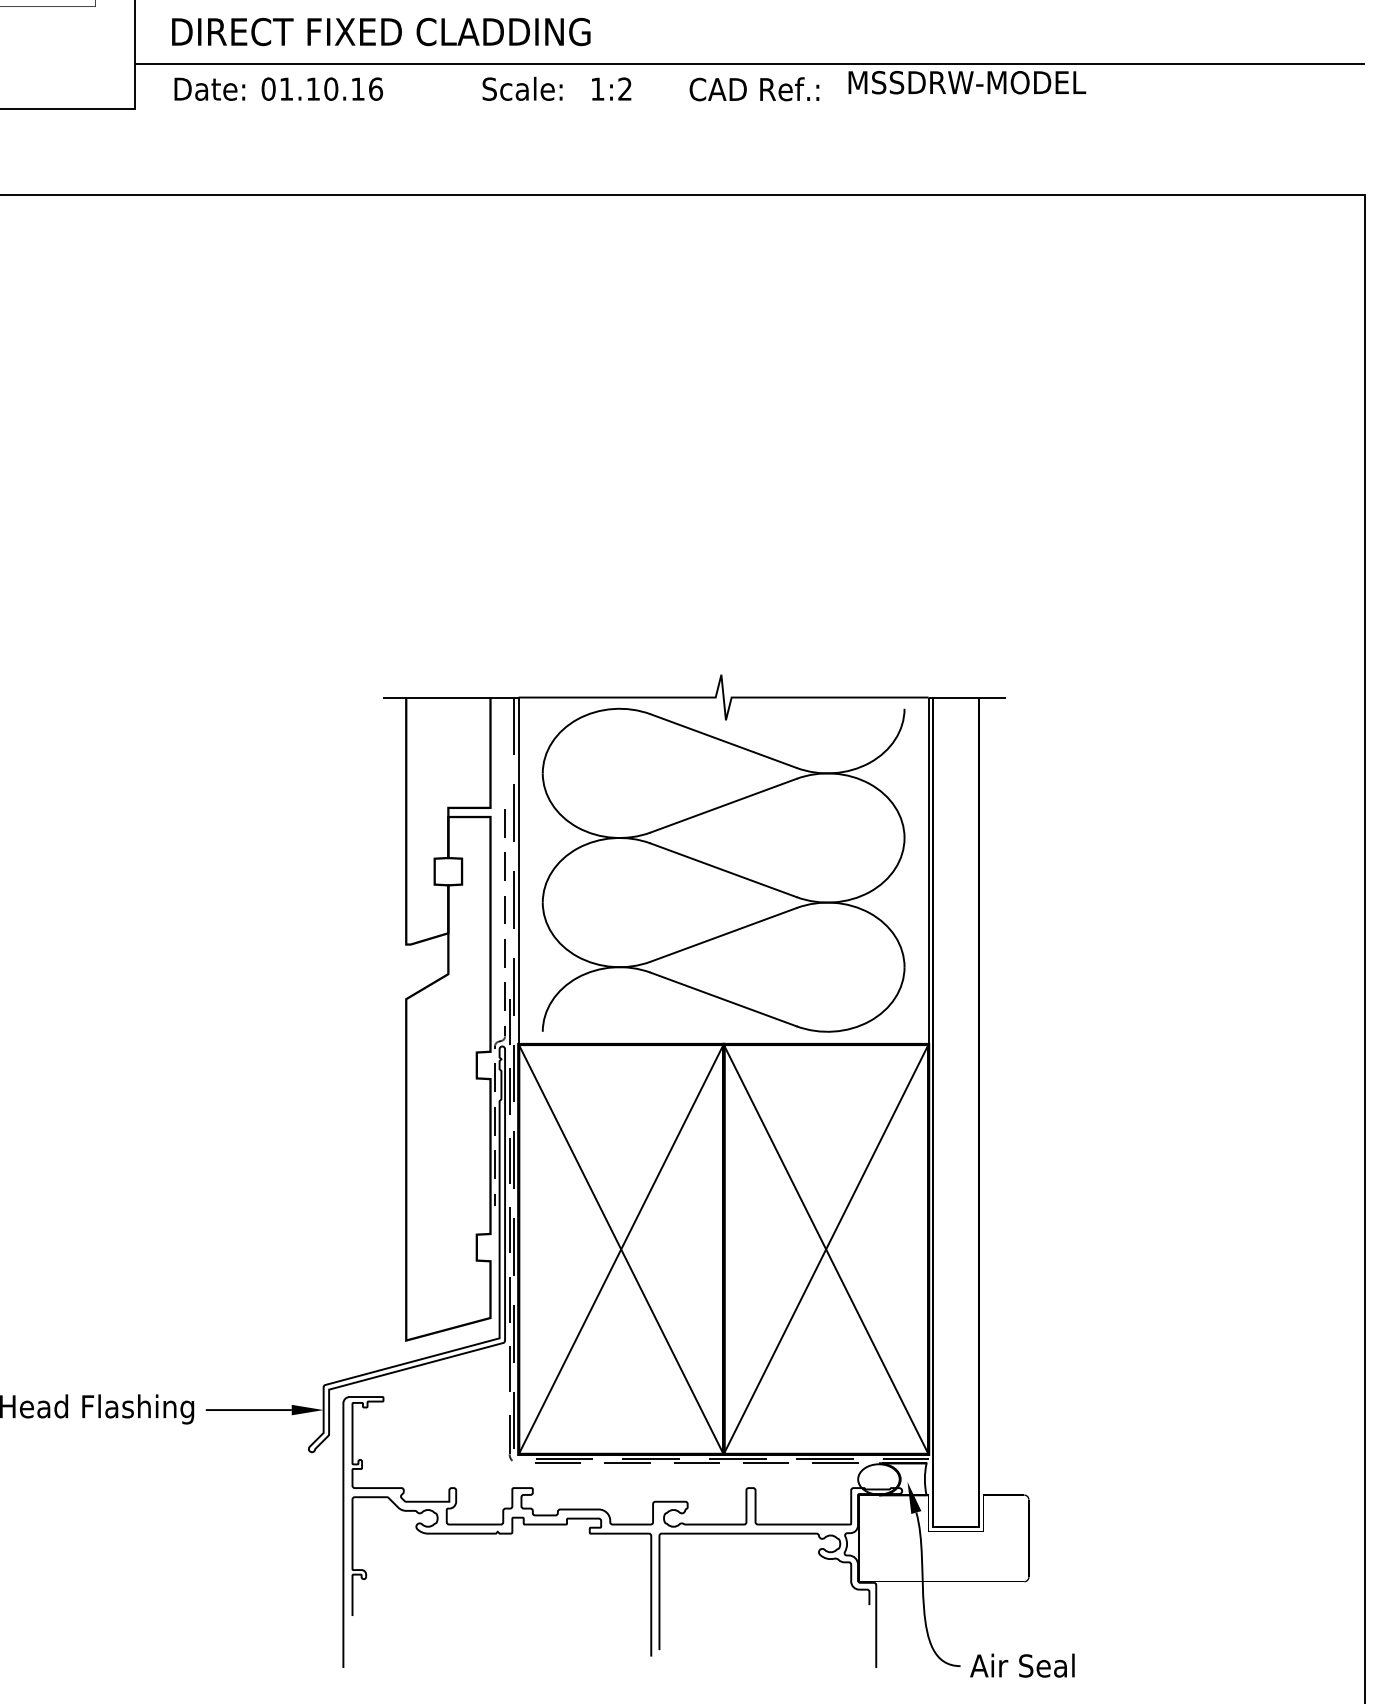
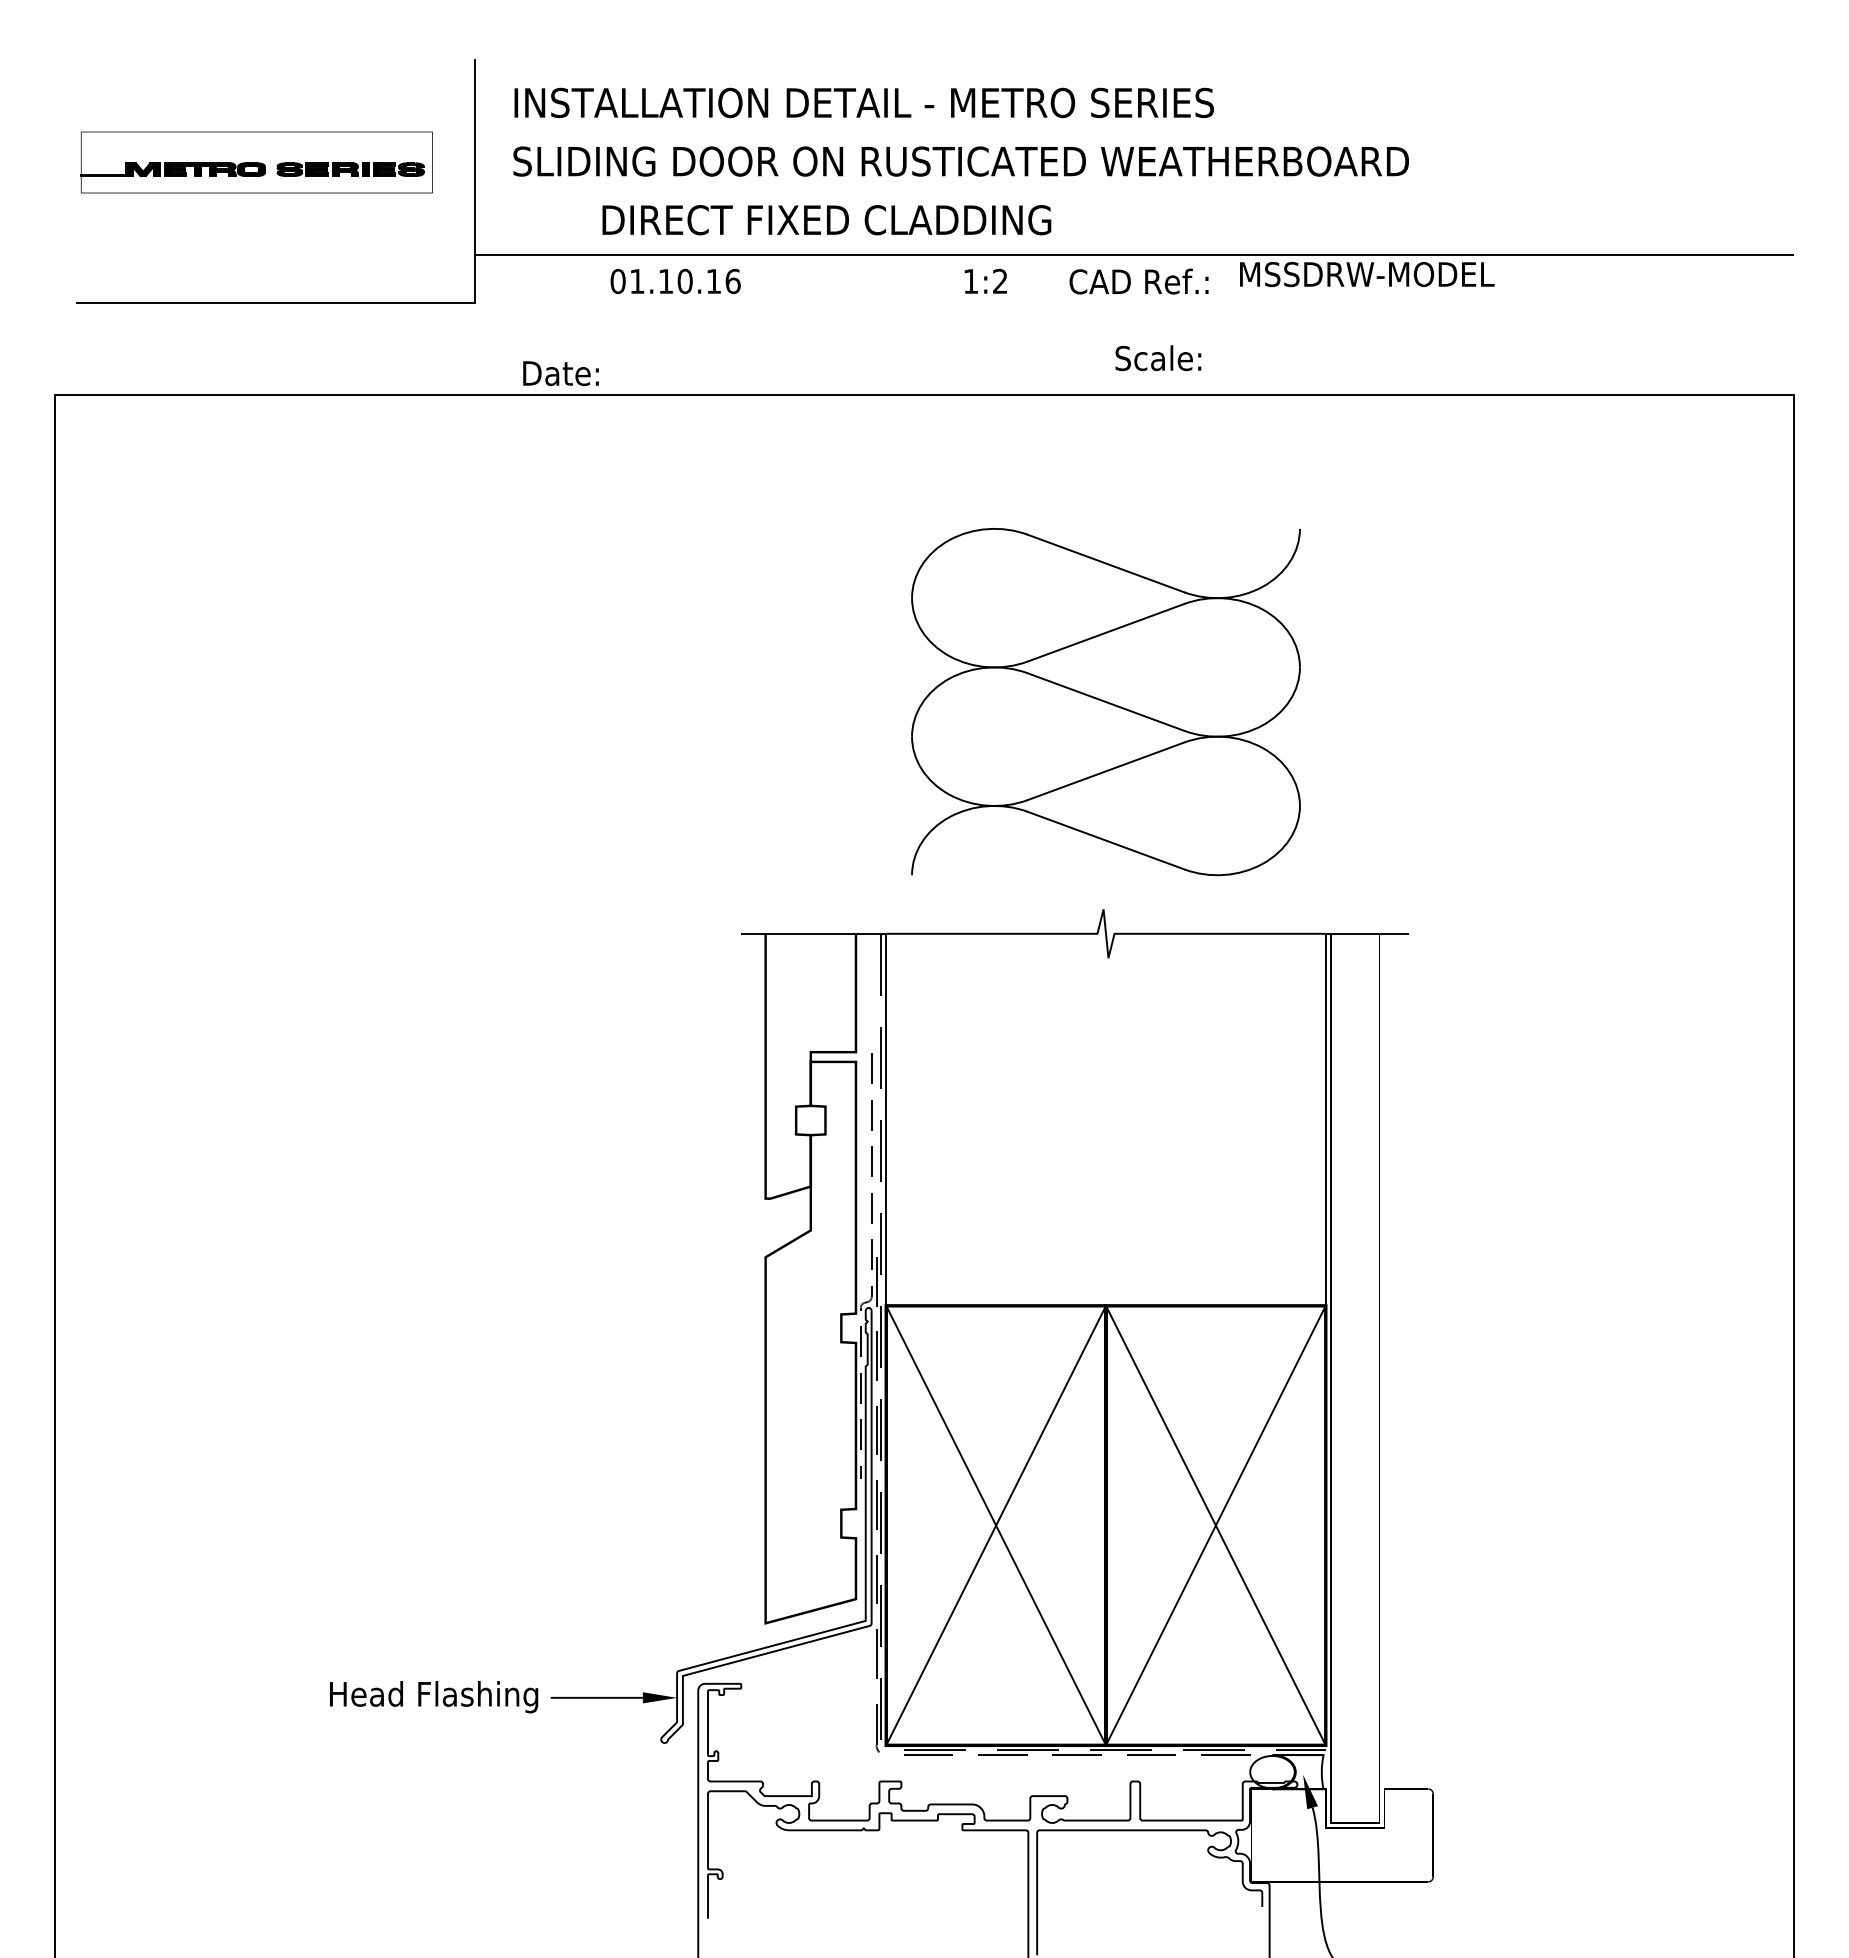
text: (380, 32) -> (826, 220), moved
text: (209, 89) -> (560, 373), moved
text: (522, 89) -> (1158, 358), moved
part: (723, 870) -> (1105, 702), moved

